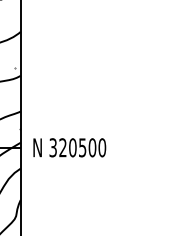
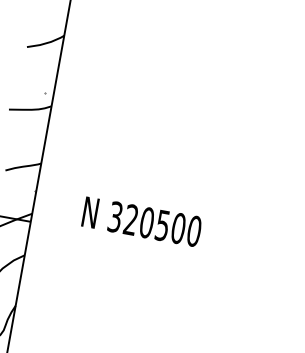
text: (69, 147) -> (141, 221), moved

